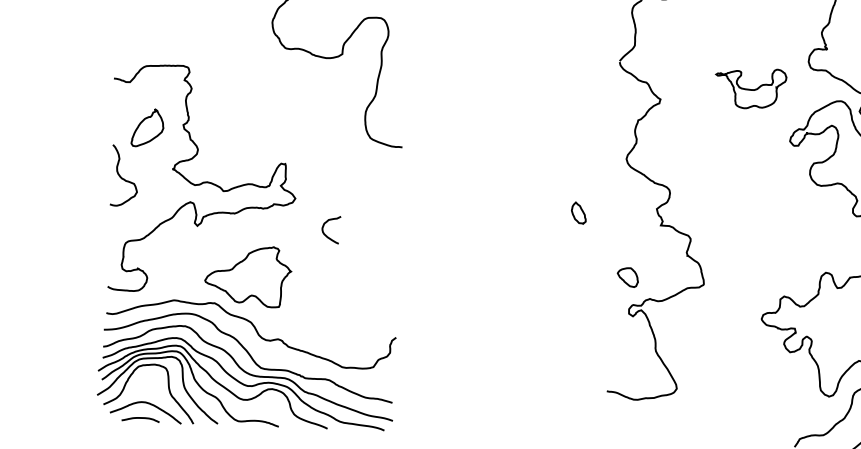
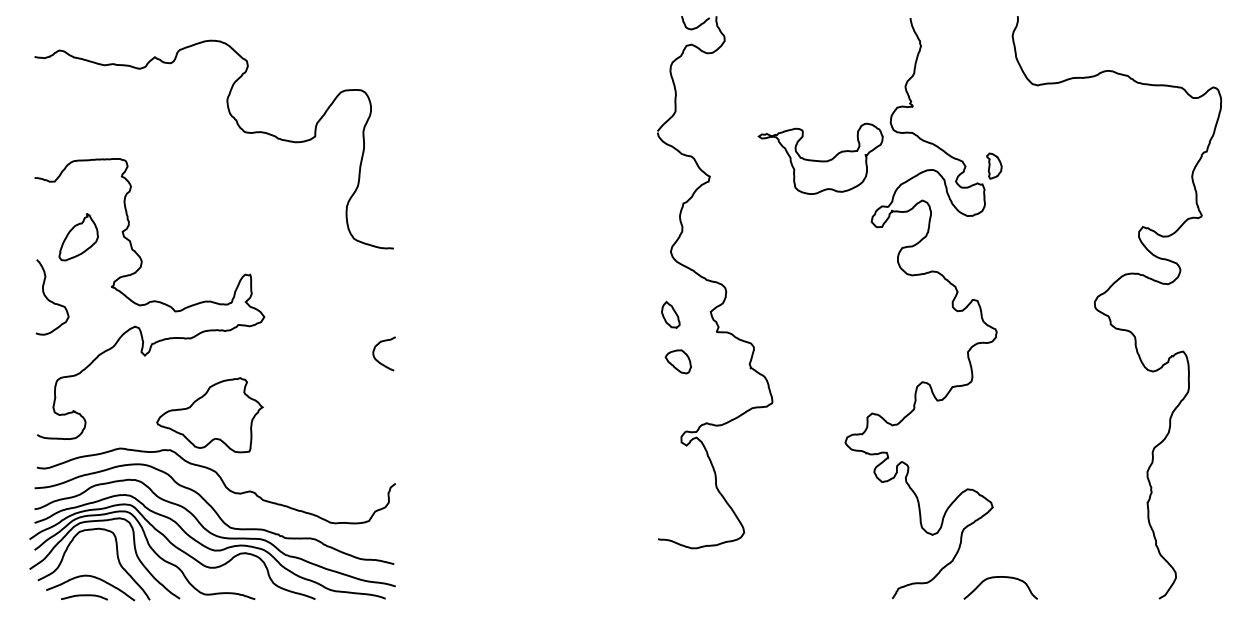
part: (750, 88) -> (820, 158), size x1.43
part: (578, 212) -> (670, 314), moved
curve: (325, 234) -> (377, 359), moved
part: (627, 277) -> (677, 361), moved

